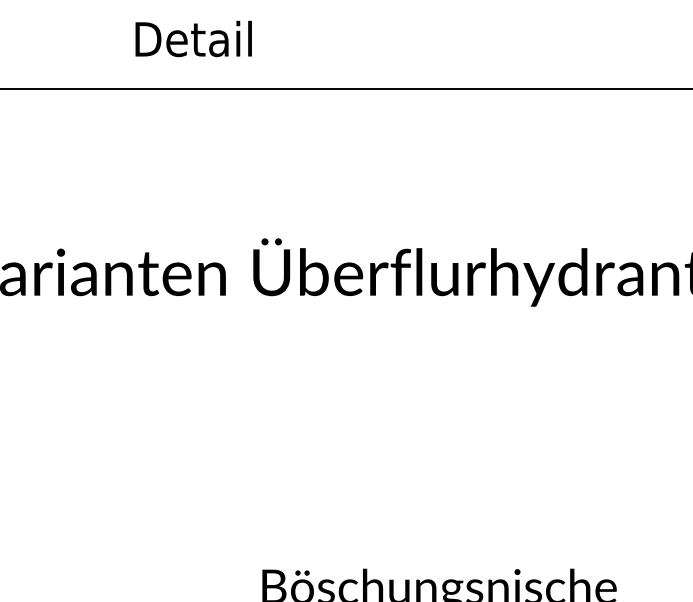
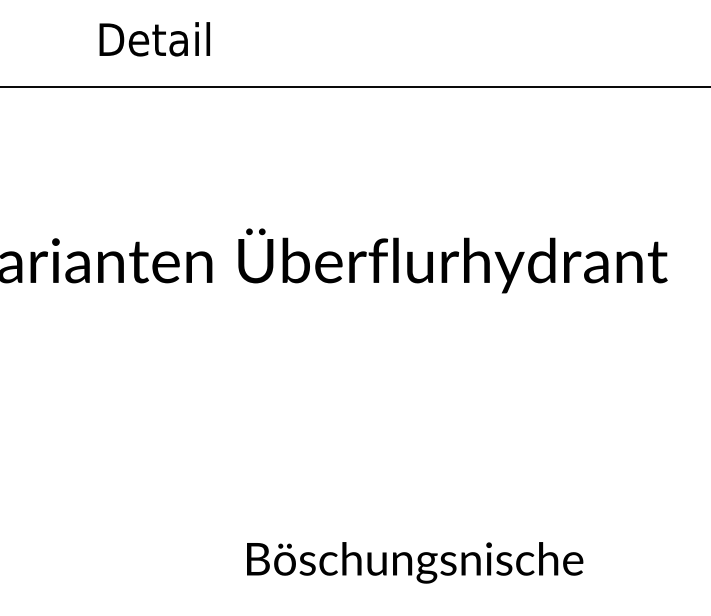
text: (193, 39) -> (154, 39), moved

